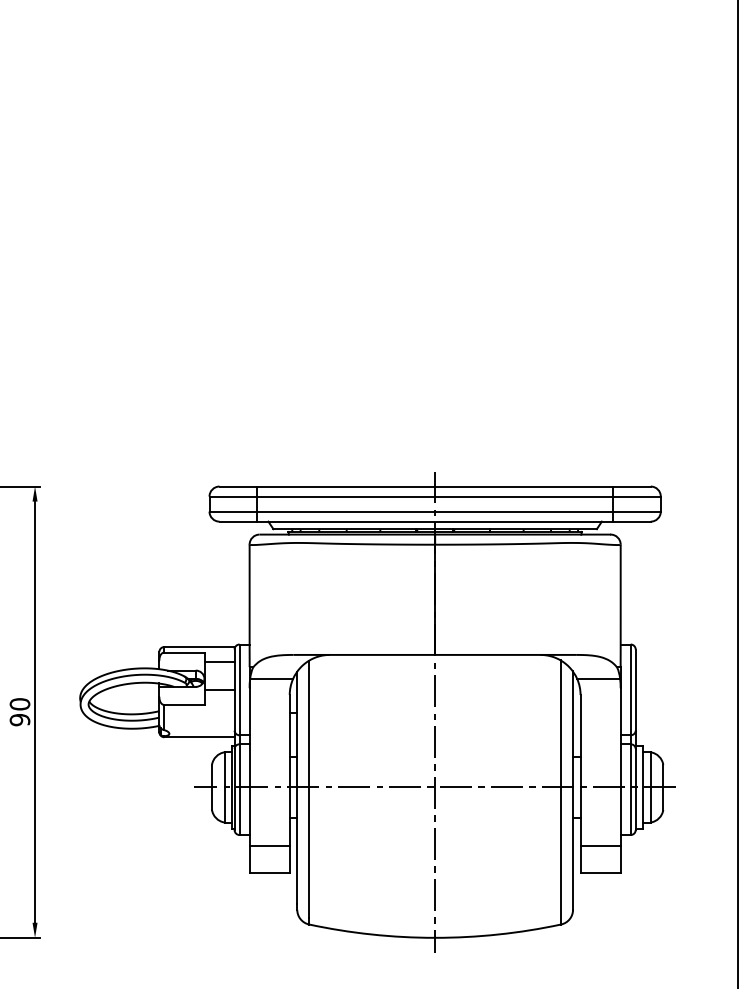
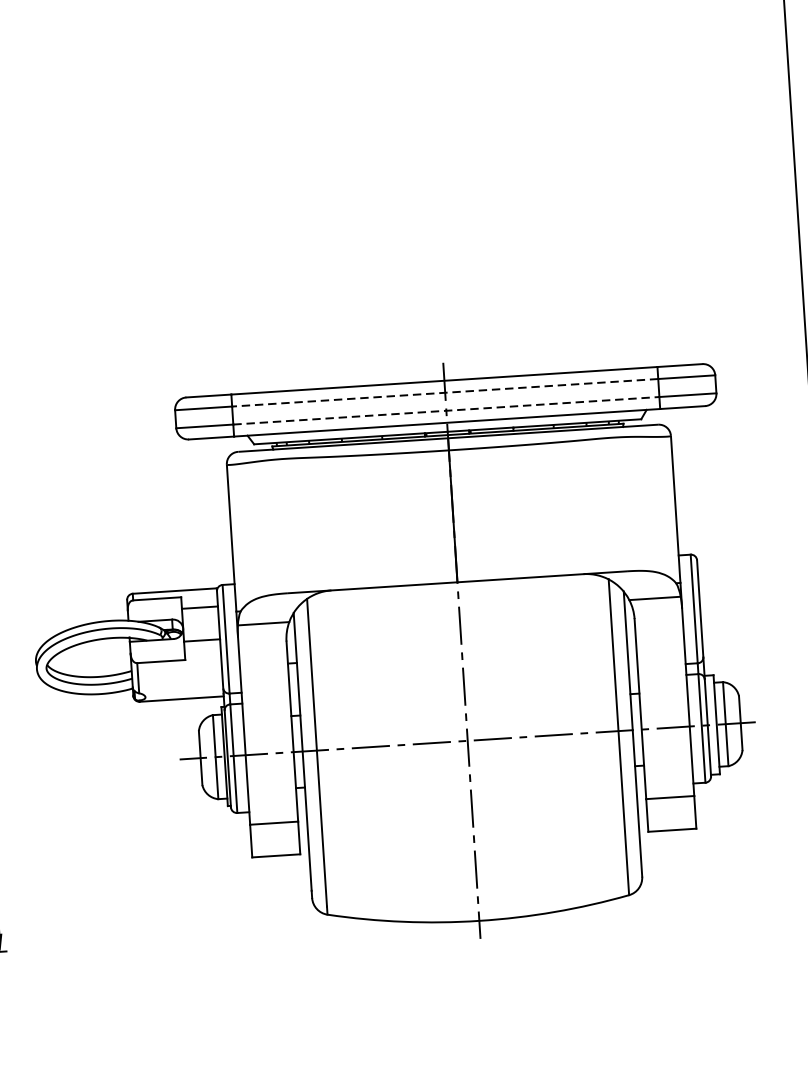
line: (434, 496) -> (444, 392), solid -> dashed
line: (435, 511) -> (446, 410), solid -> dashed

